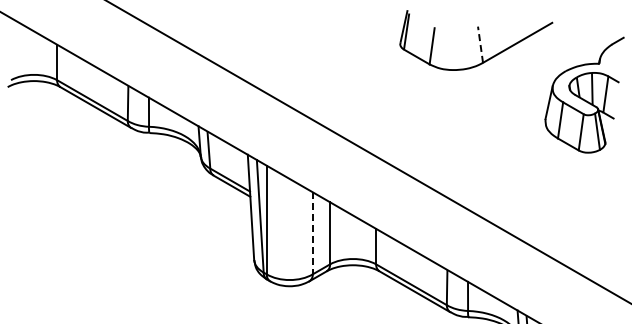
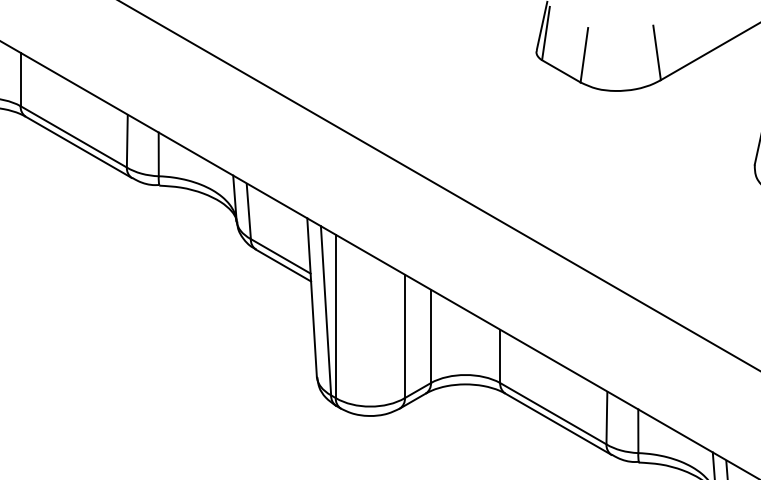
line: (480, 44) -> (657, 52), dashed -> solid
line: (312, 233) -> (404, 336), dashed -> solid

